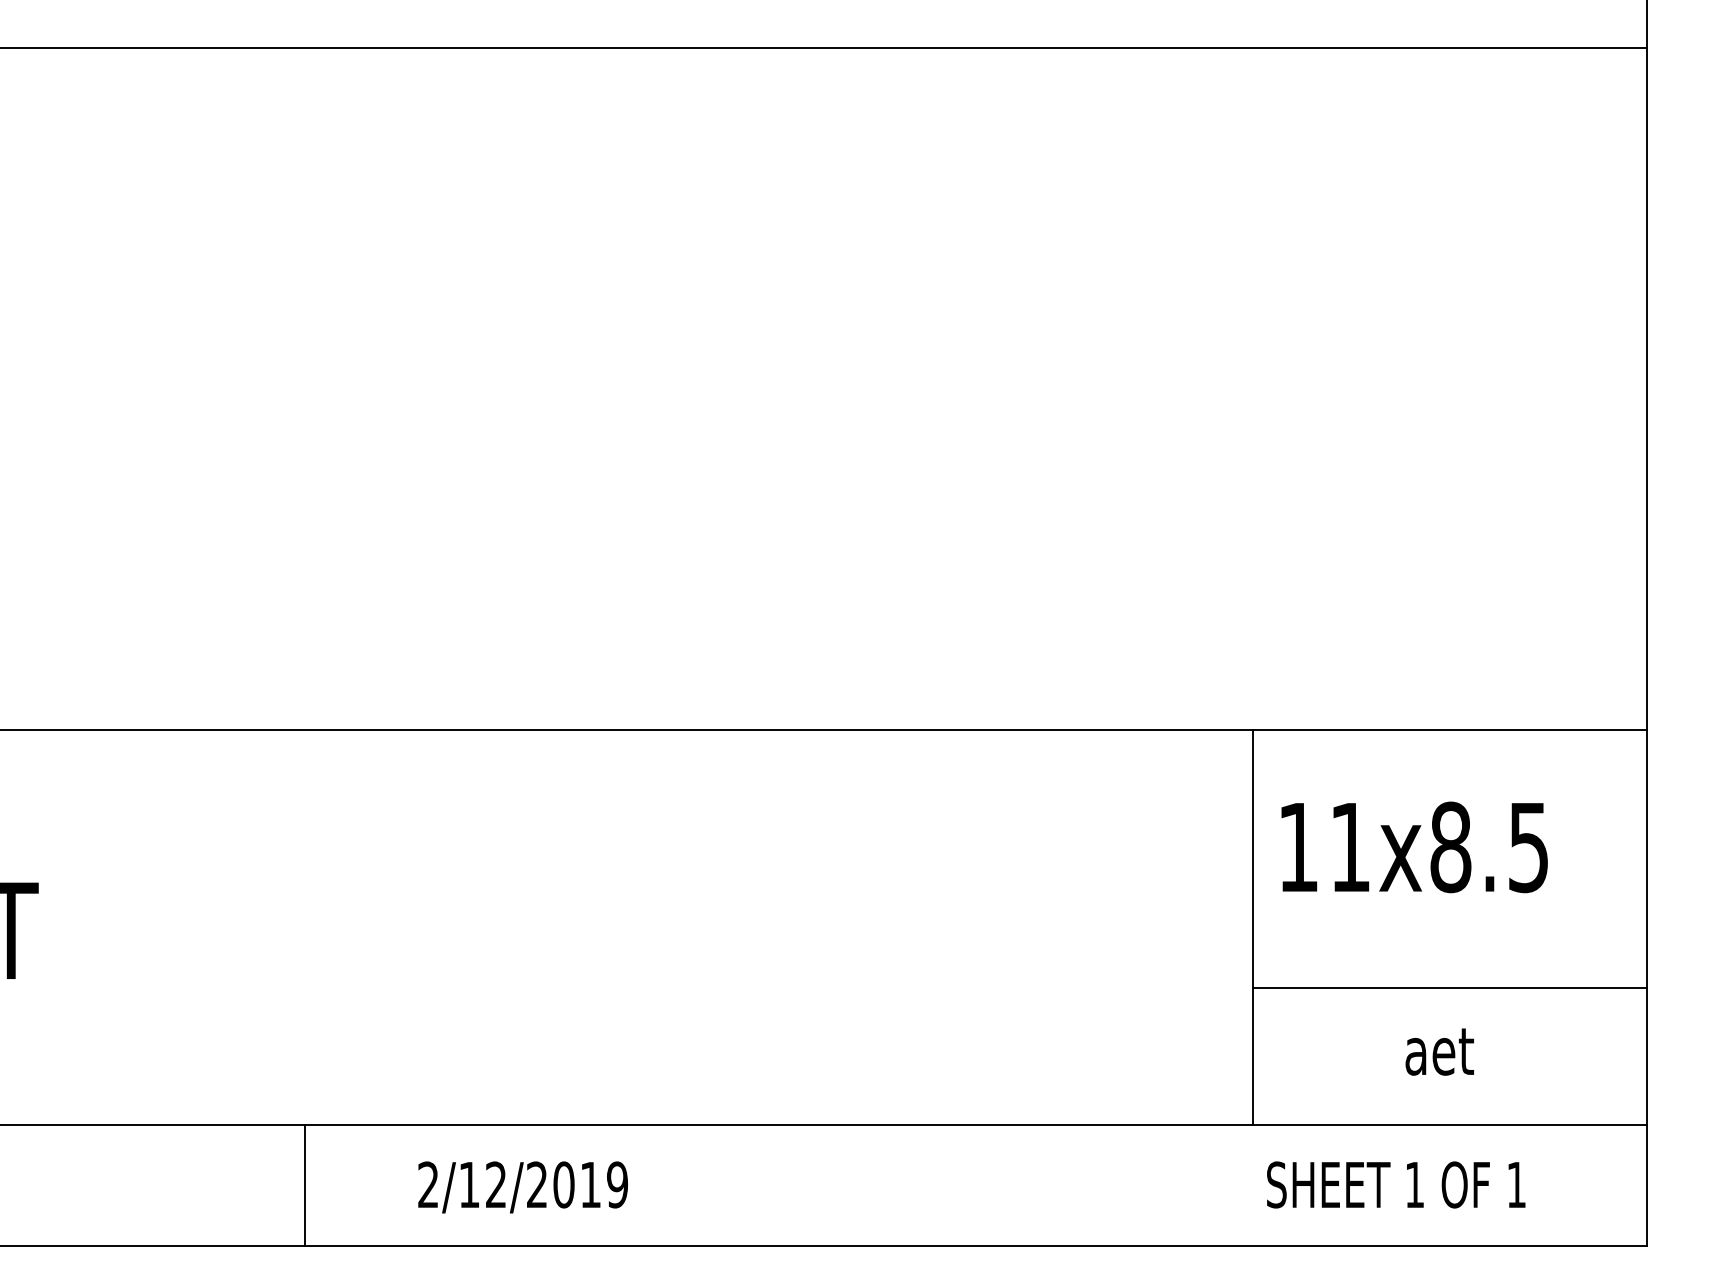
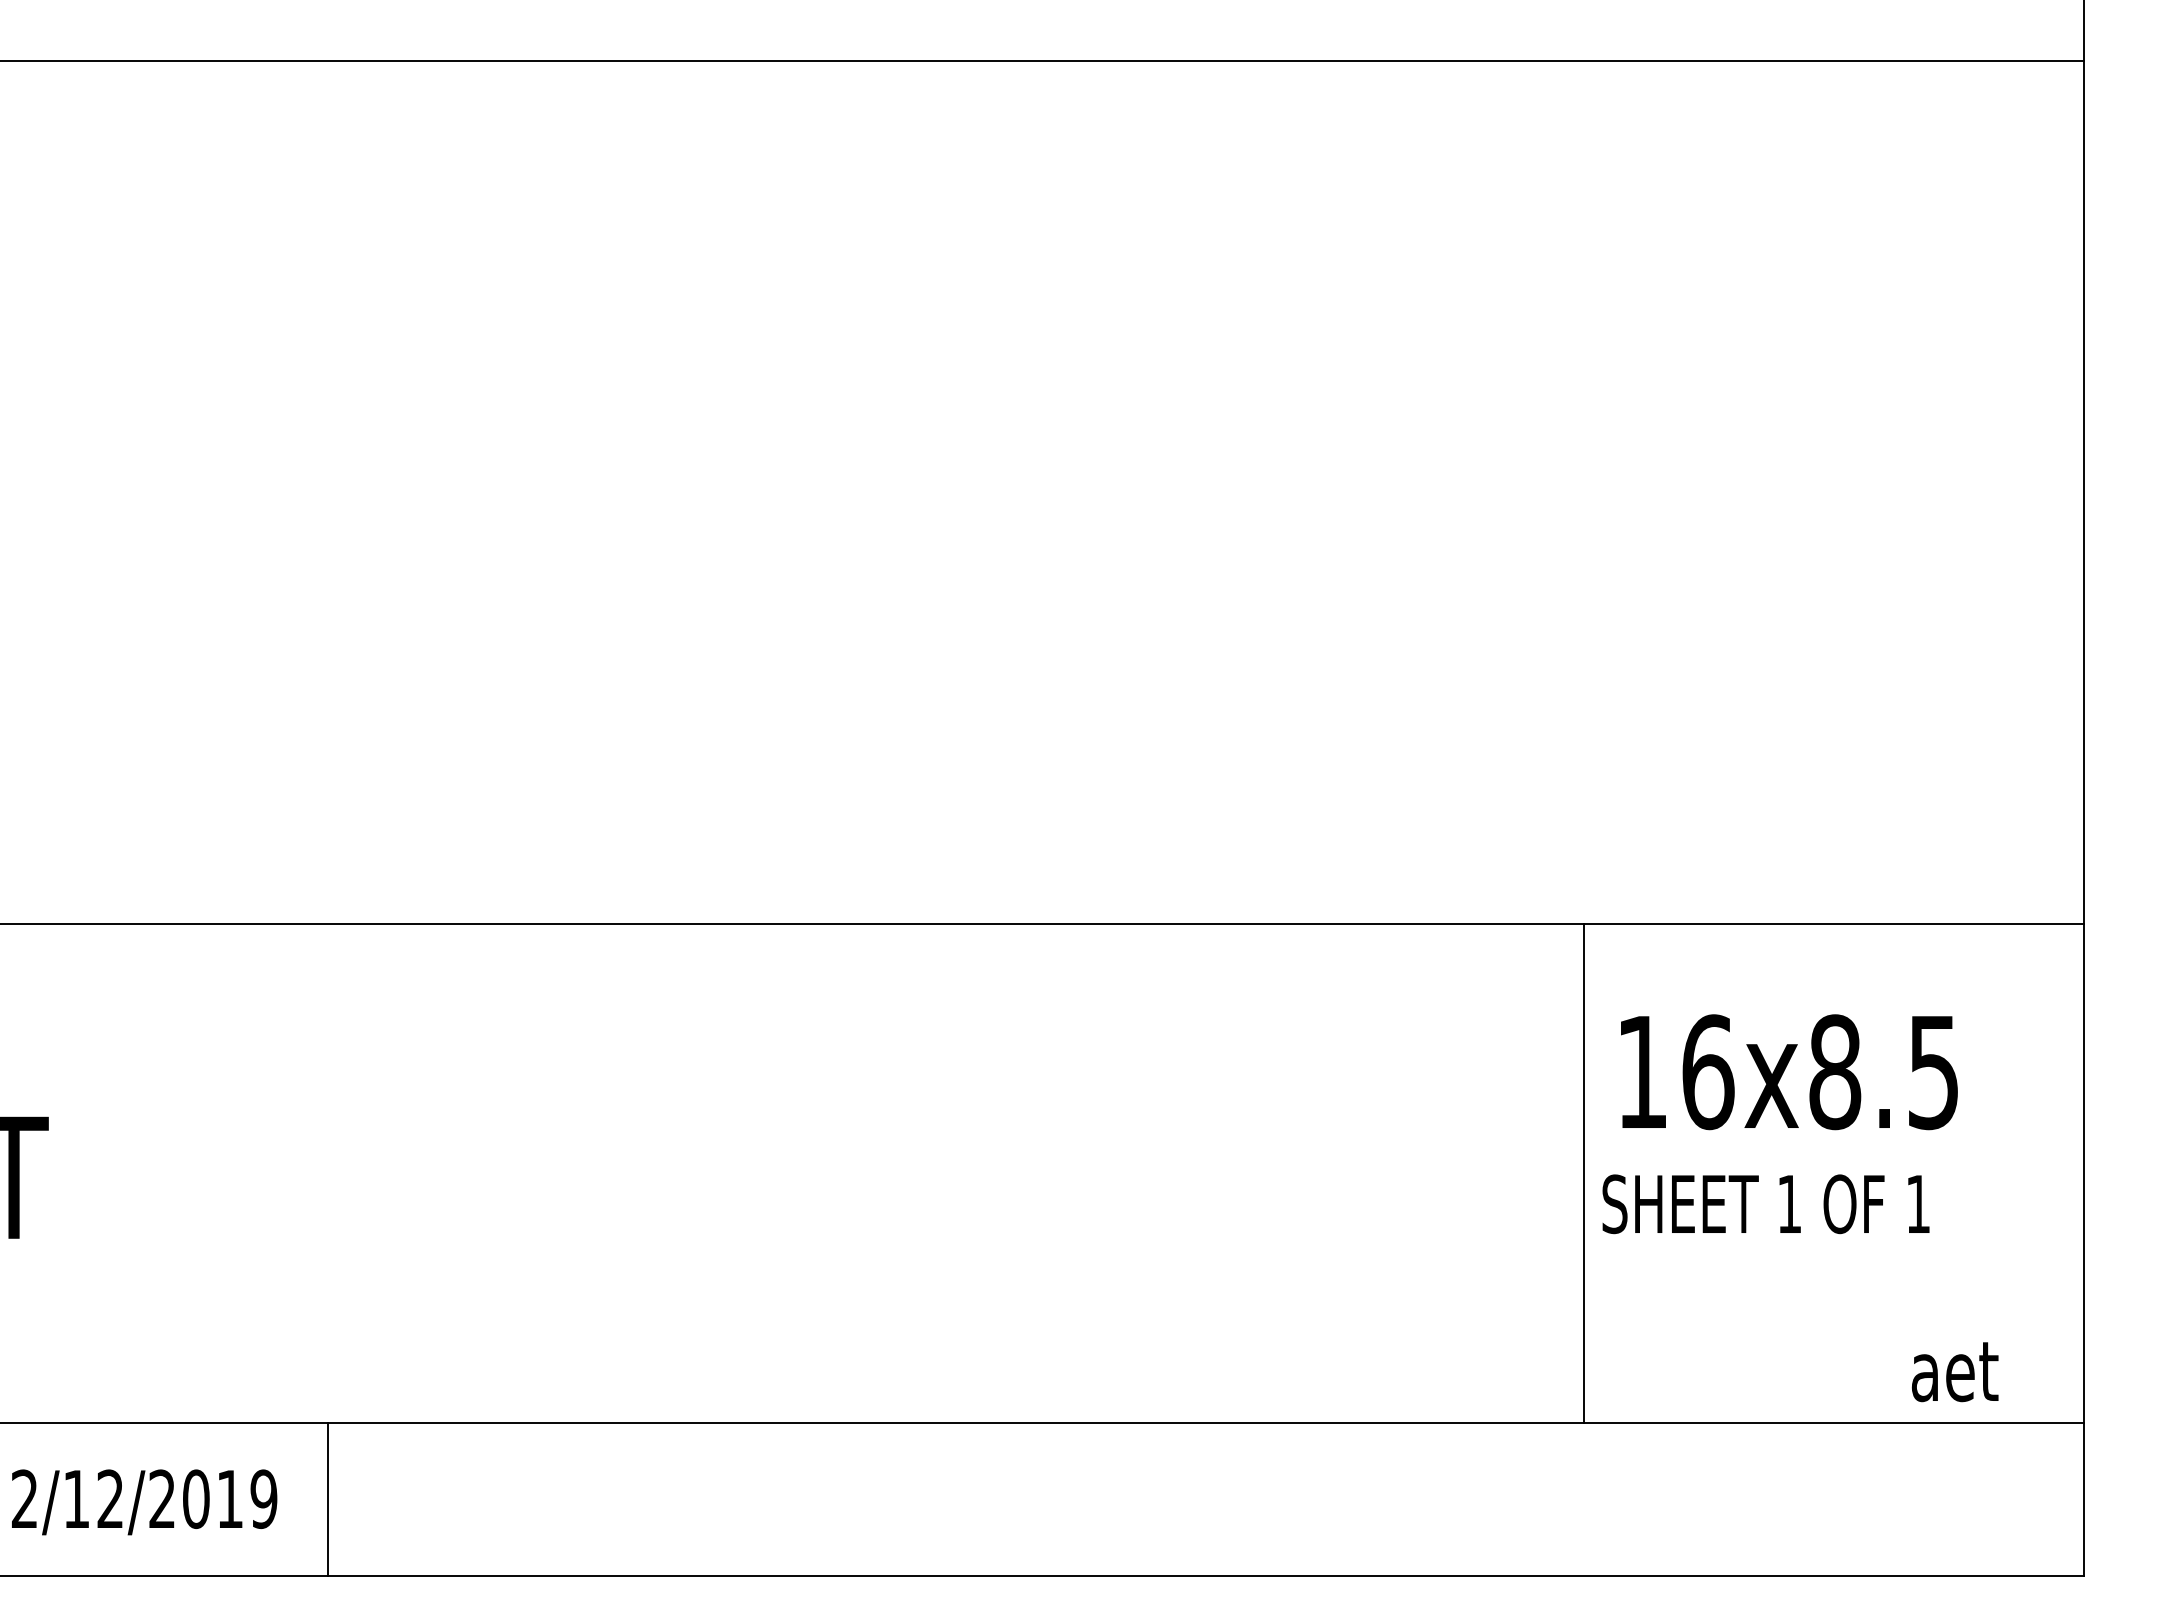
text: (1350, 847) -> (1708, 1072), 11x8.5 -> 16x8.5
line: (1449, 988) -> (1833, 1250), removed
text: (1439, 1052) -> (1954, 1372), moved
line: (305, 1185) -> (328, 1499), moved
text: (1395, 1185) -> (1765, 1204), moved
text: (523, 1187) -> (144, 1502), moved

